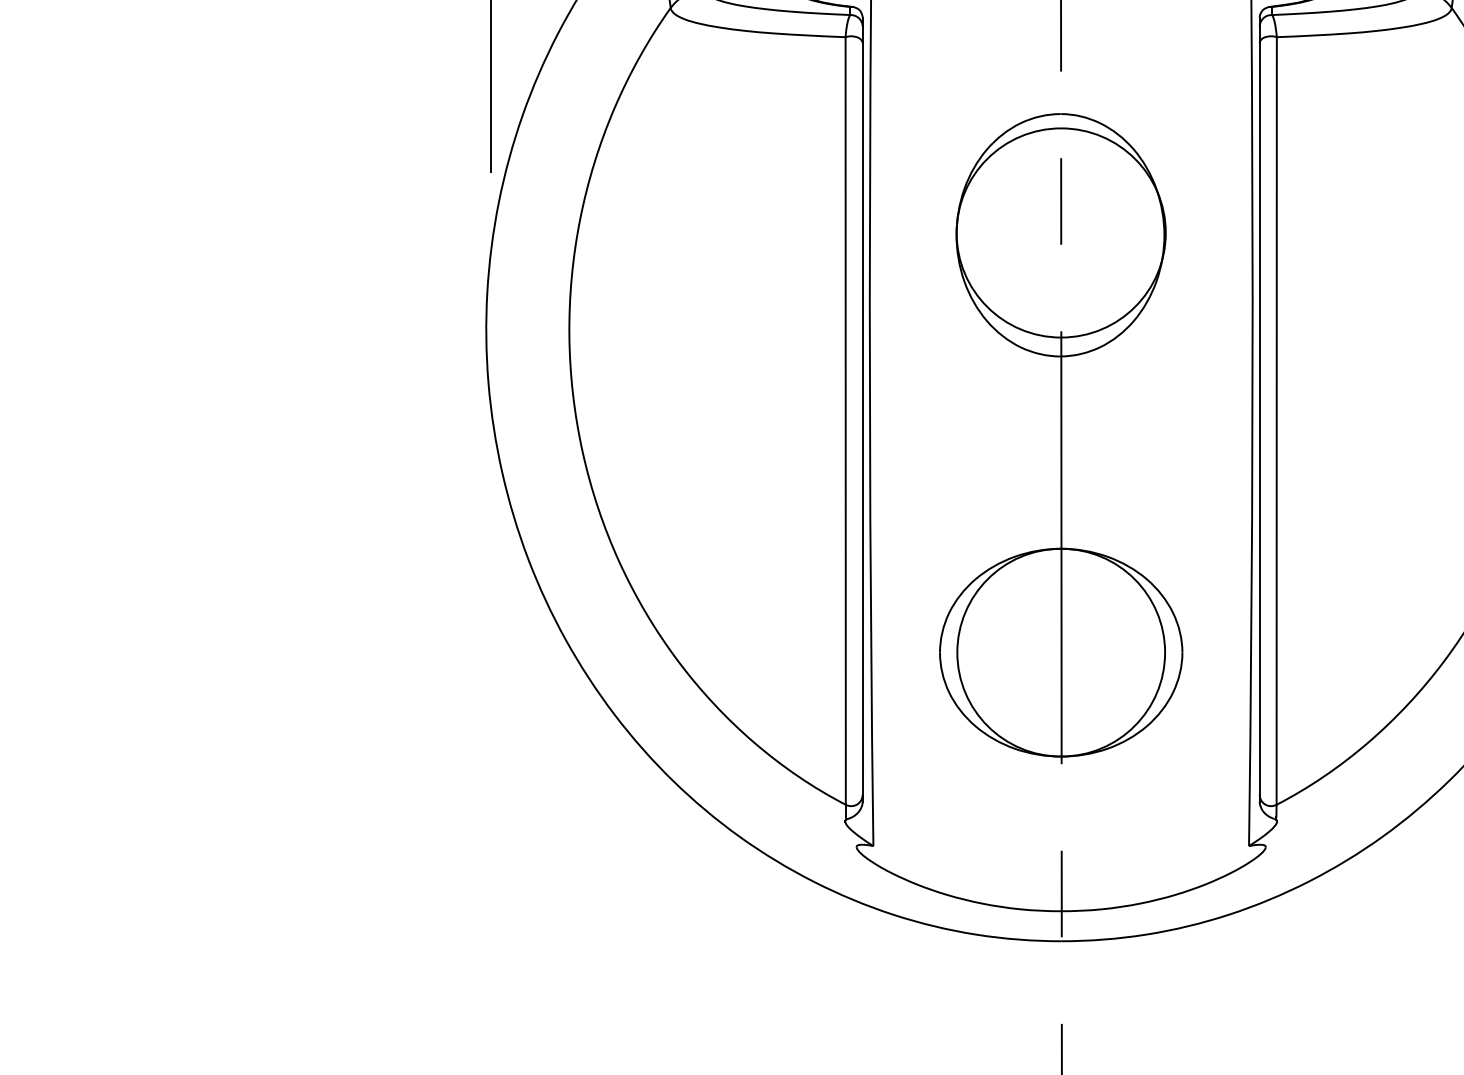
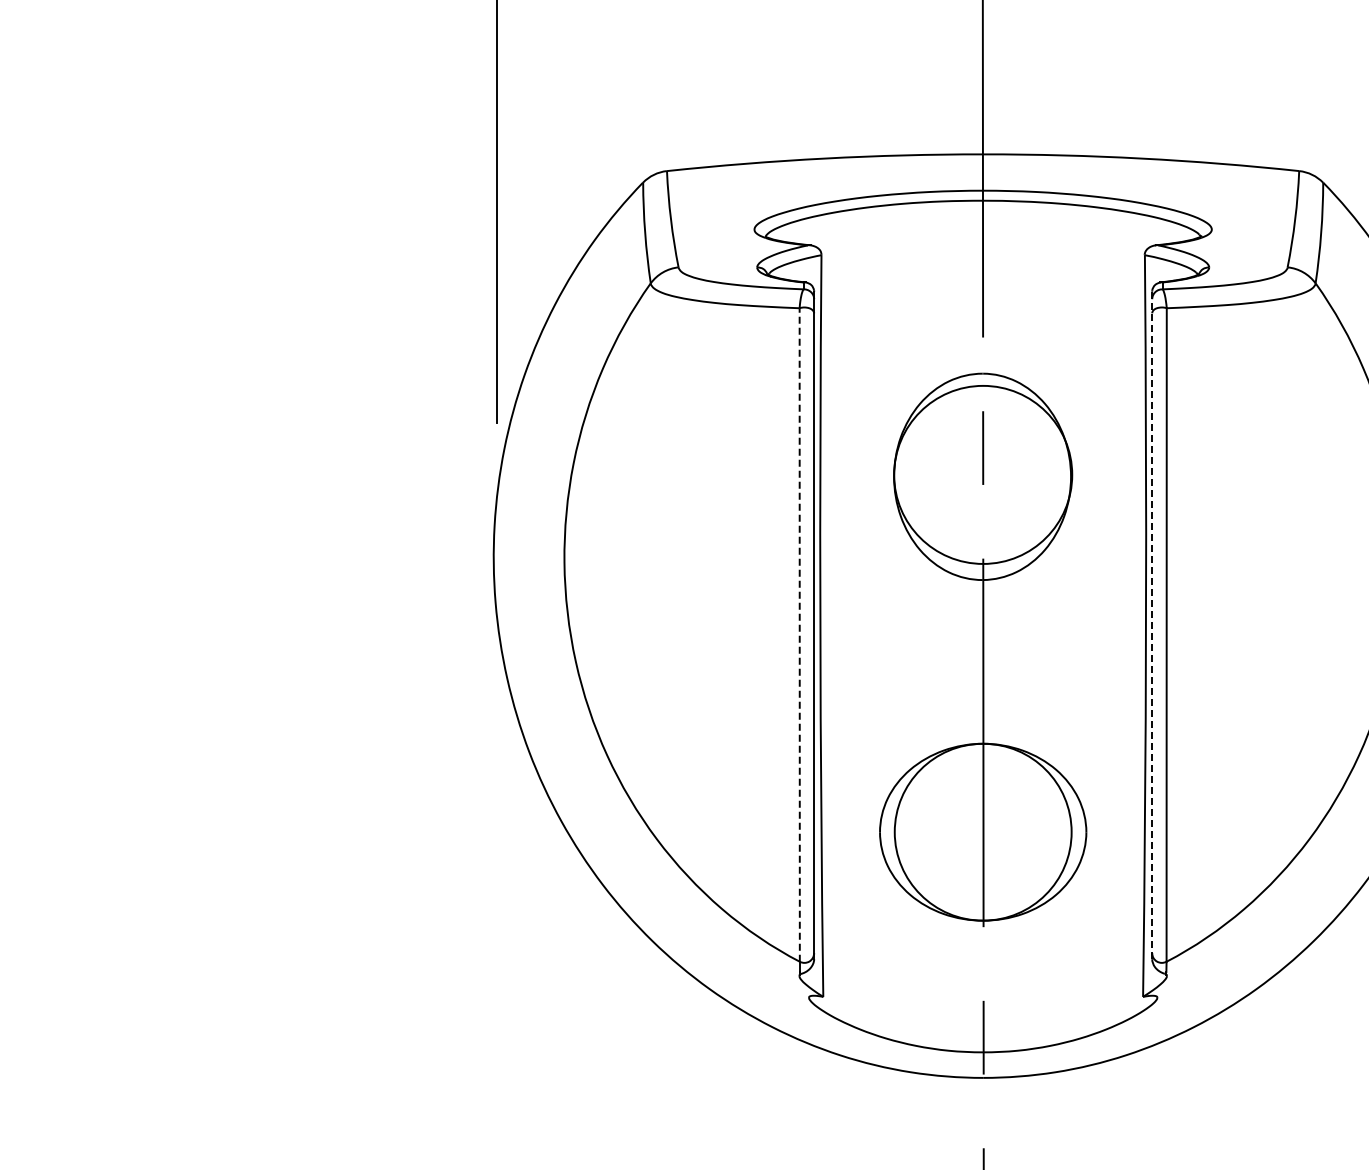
line: (1260, 409) -> (1152, 625), solid -> dashed
line: (845, 421) -> (799, 635), solid -> dashed

